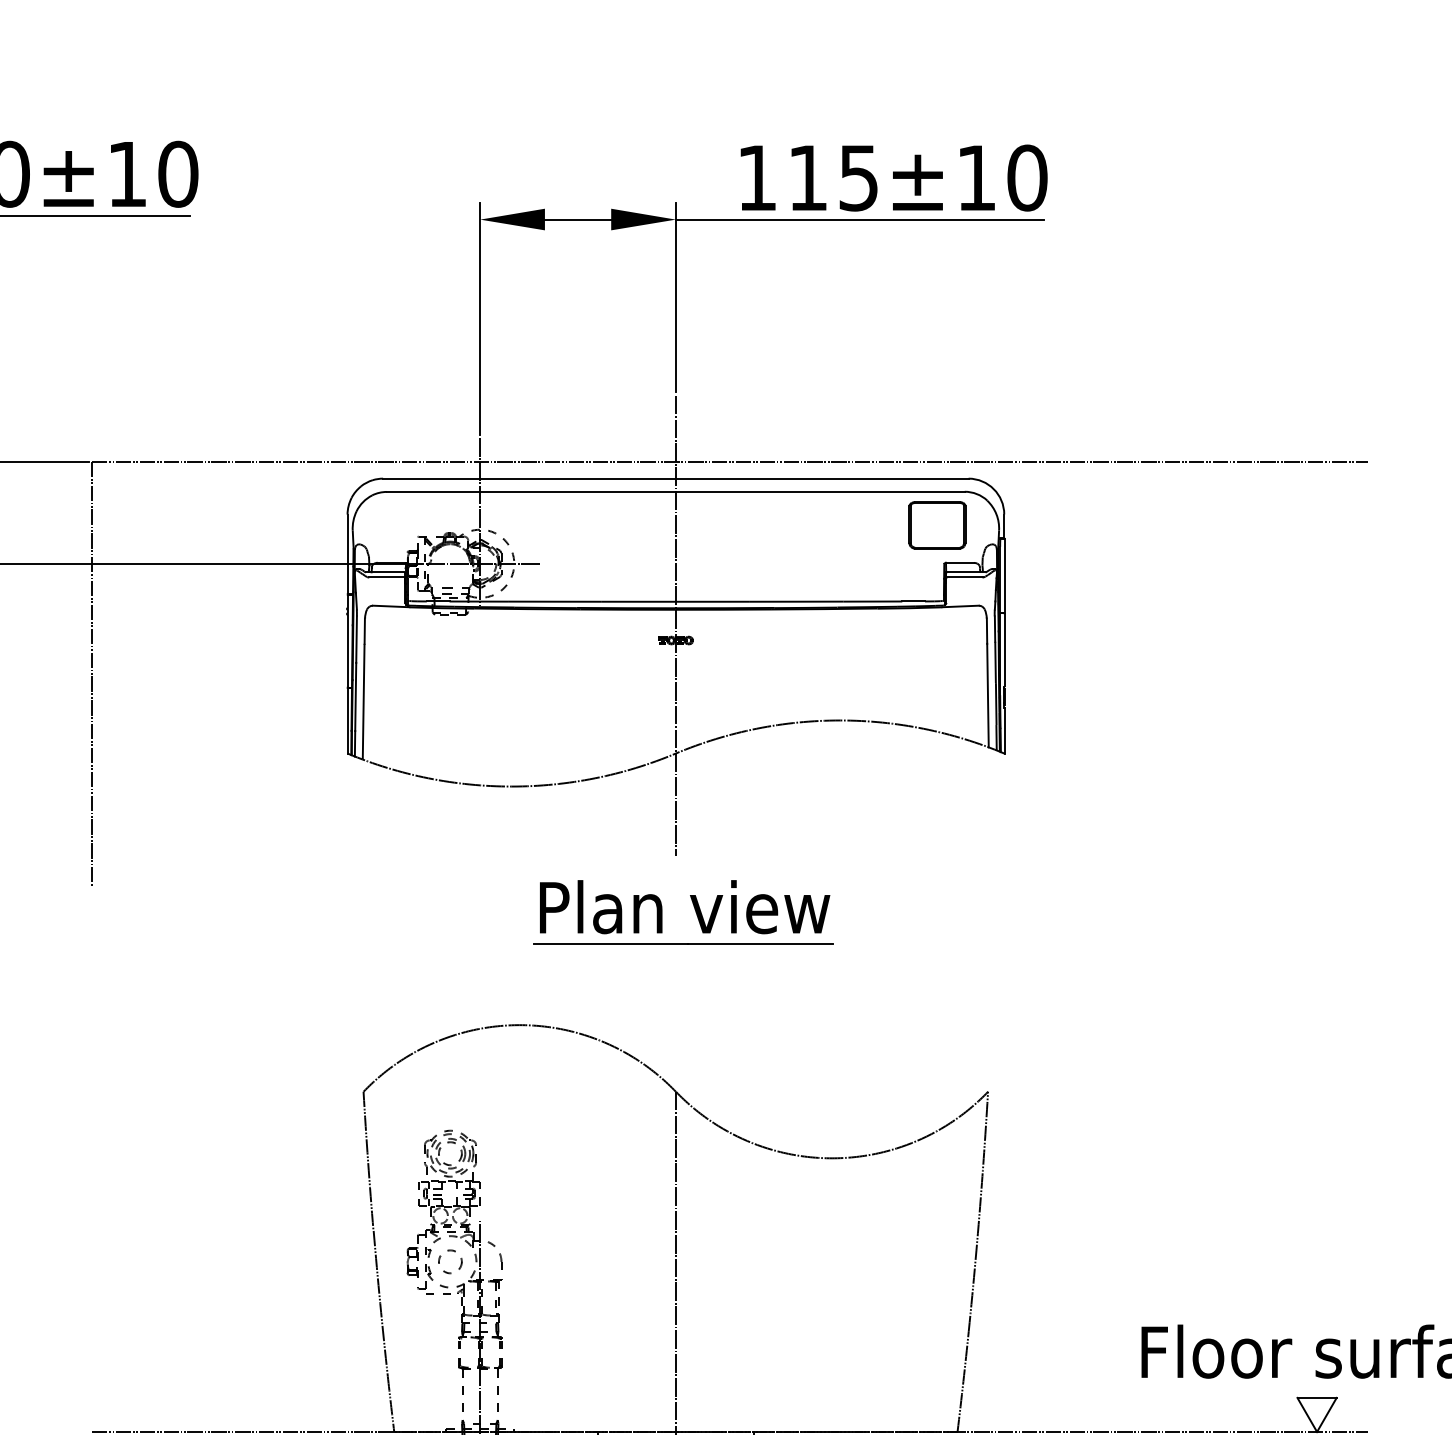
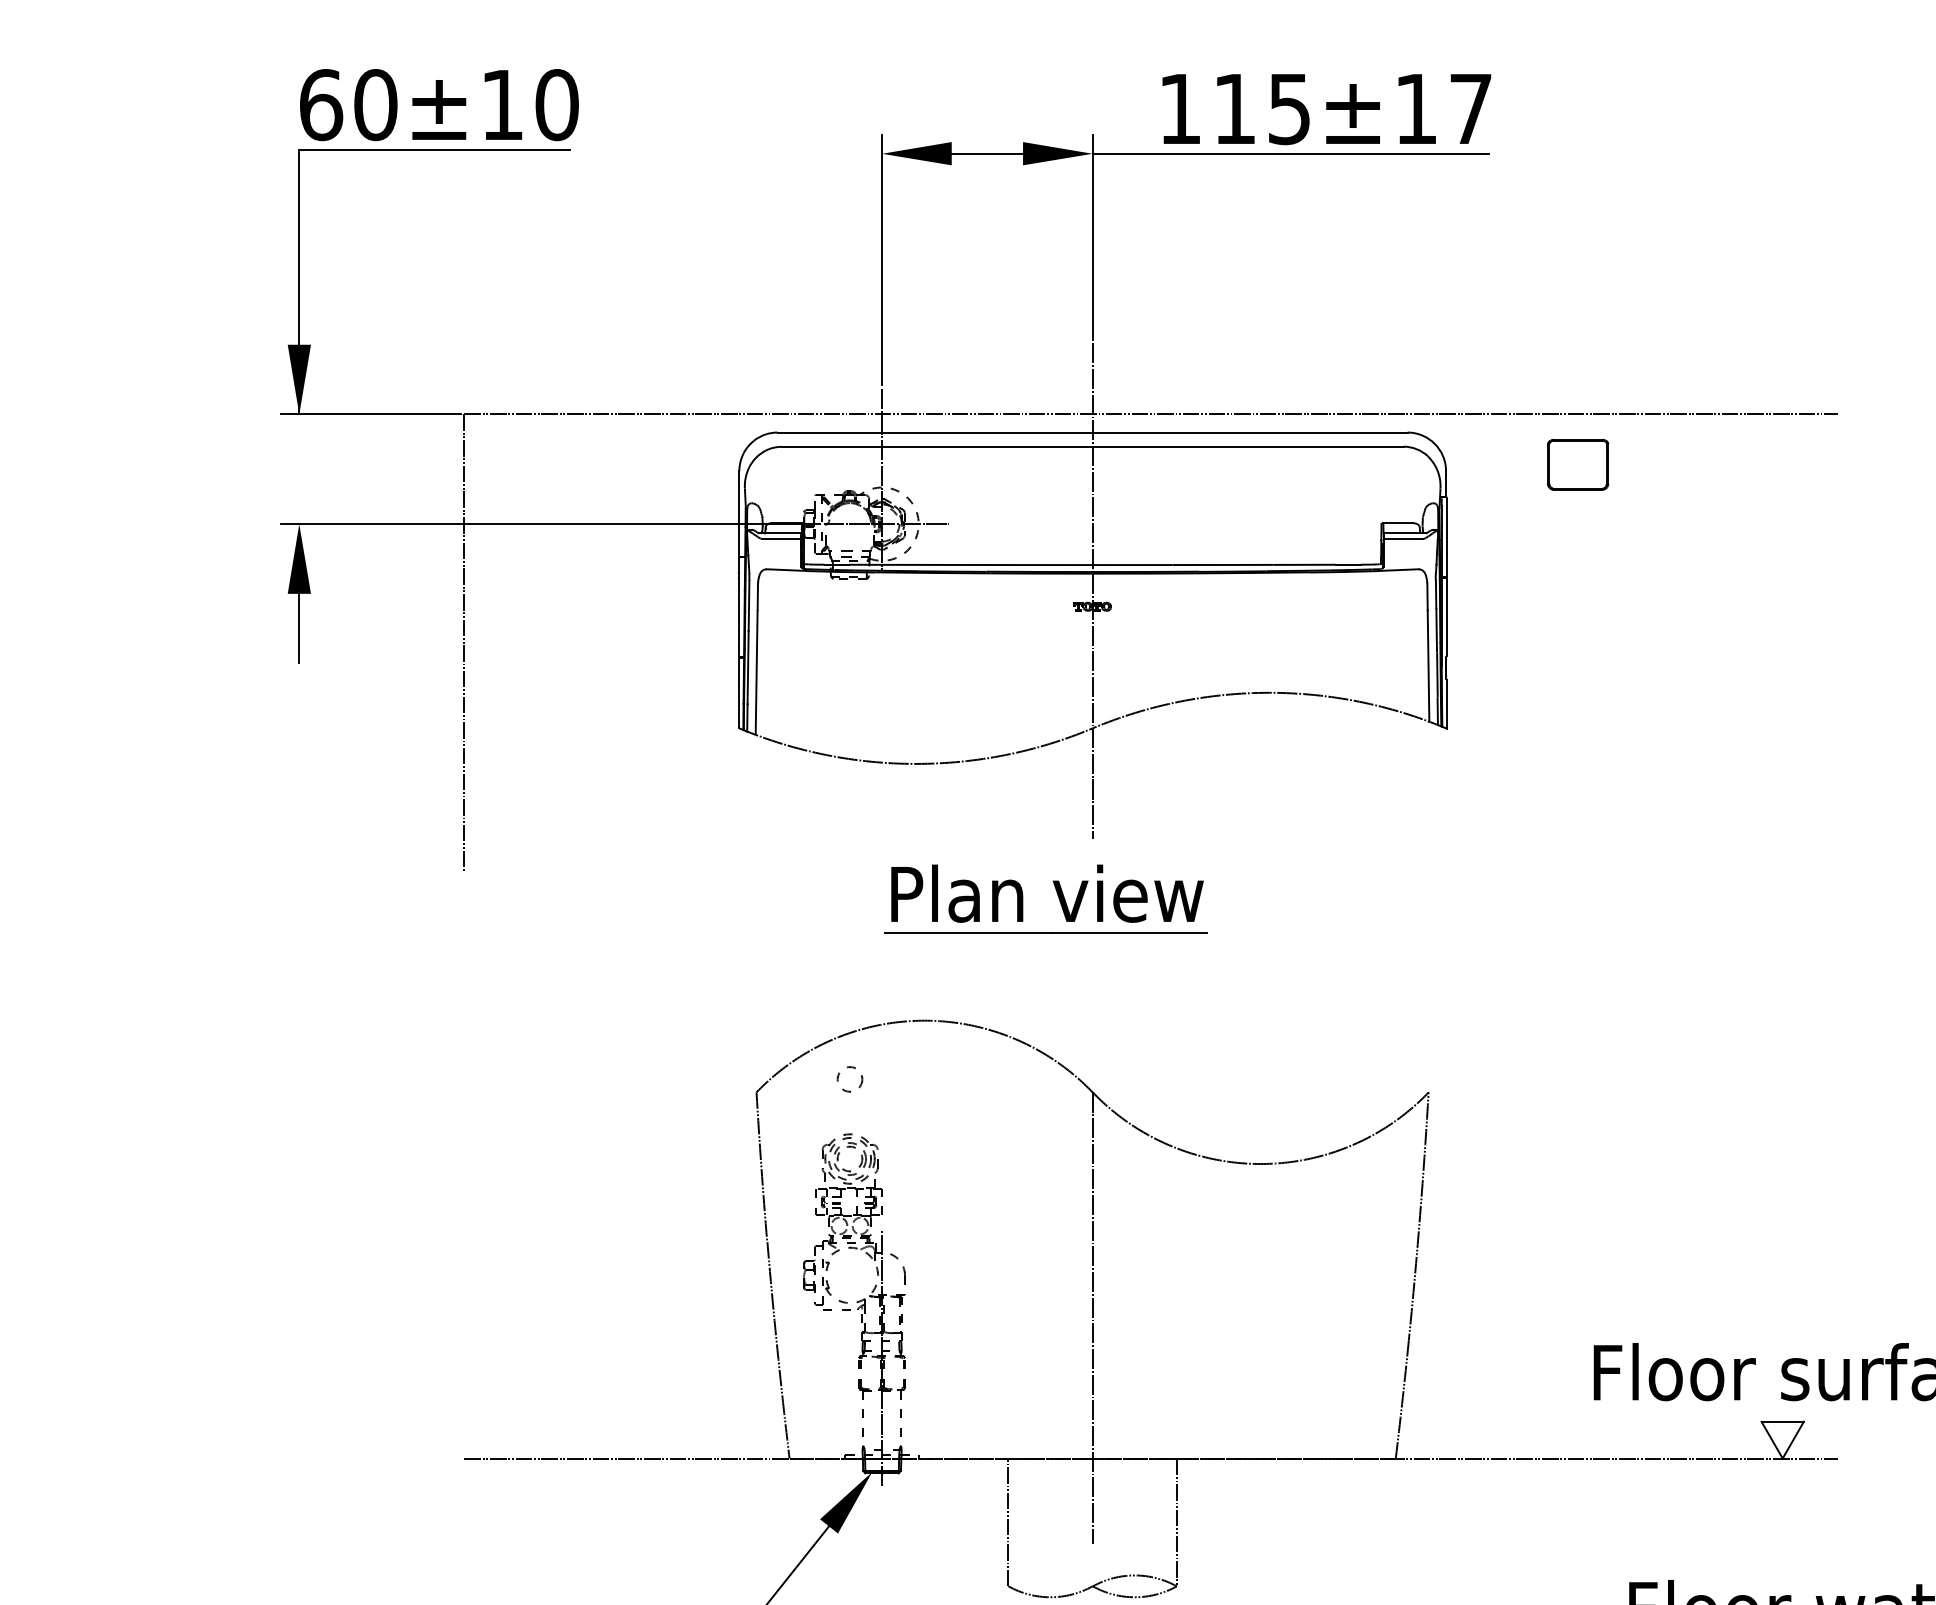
text: (1026, 178) -> (1470, 109), 115±10 -> 115±17
part: (937, 525) -> (1578, 464), moved
part: (694, 908) -> (1057, 895), moved
circle: (449, 1261) -> (849, 1079), moved

